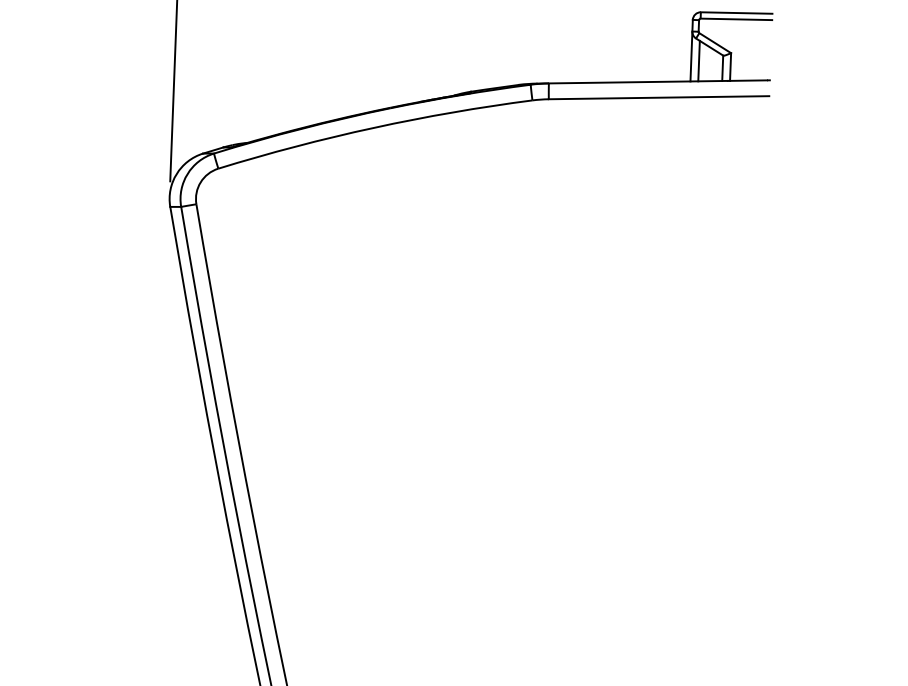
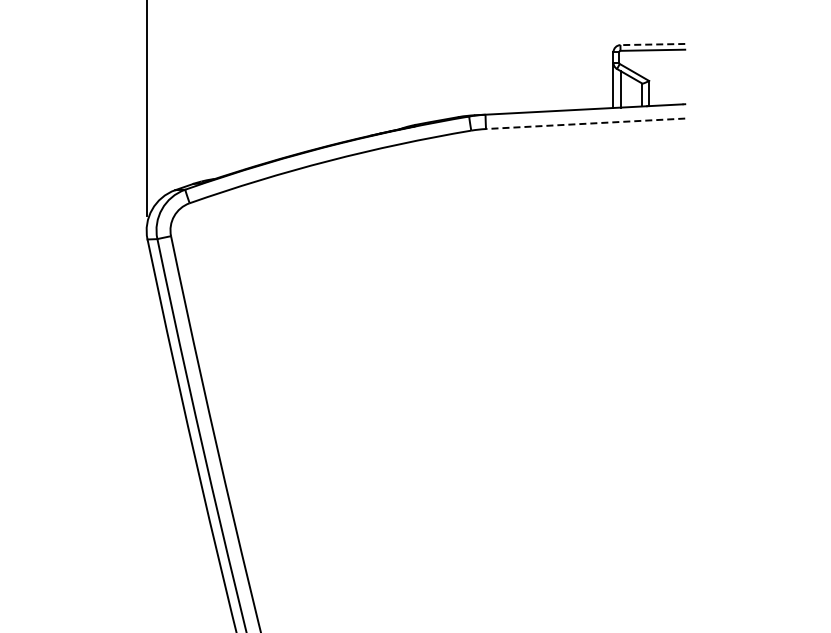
line: (736, 12) -> (652, 44), solid -> dashed
line: (658, 97) -> (585, 123), solid -> dashed

